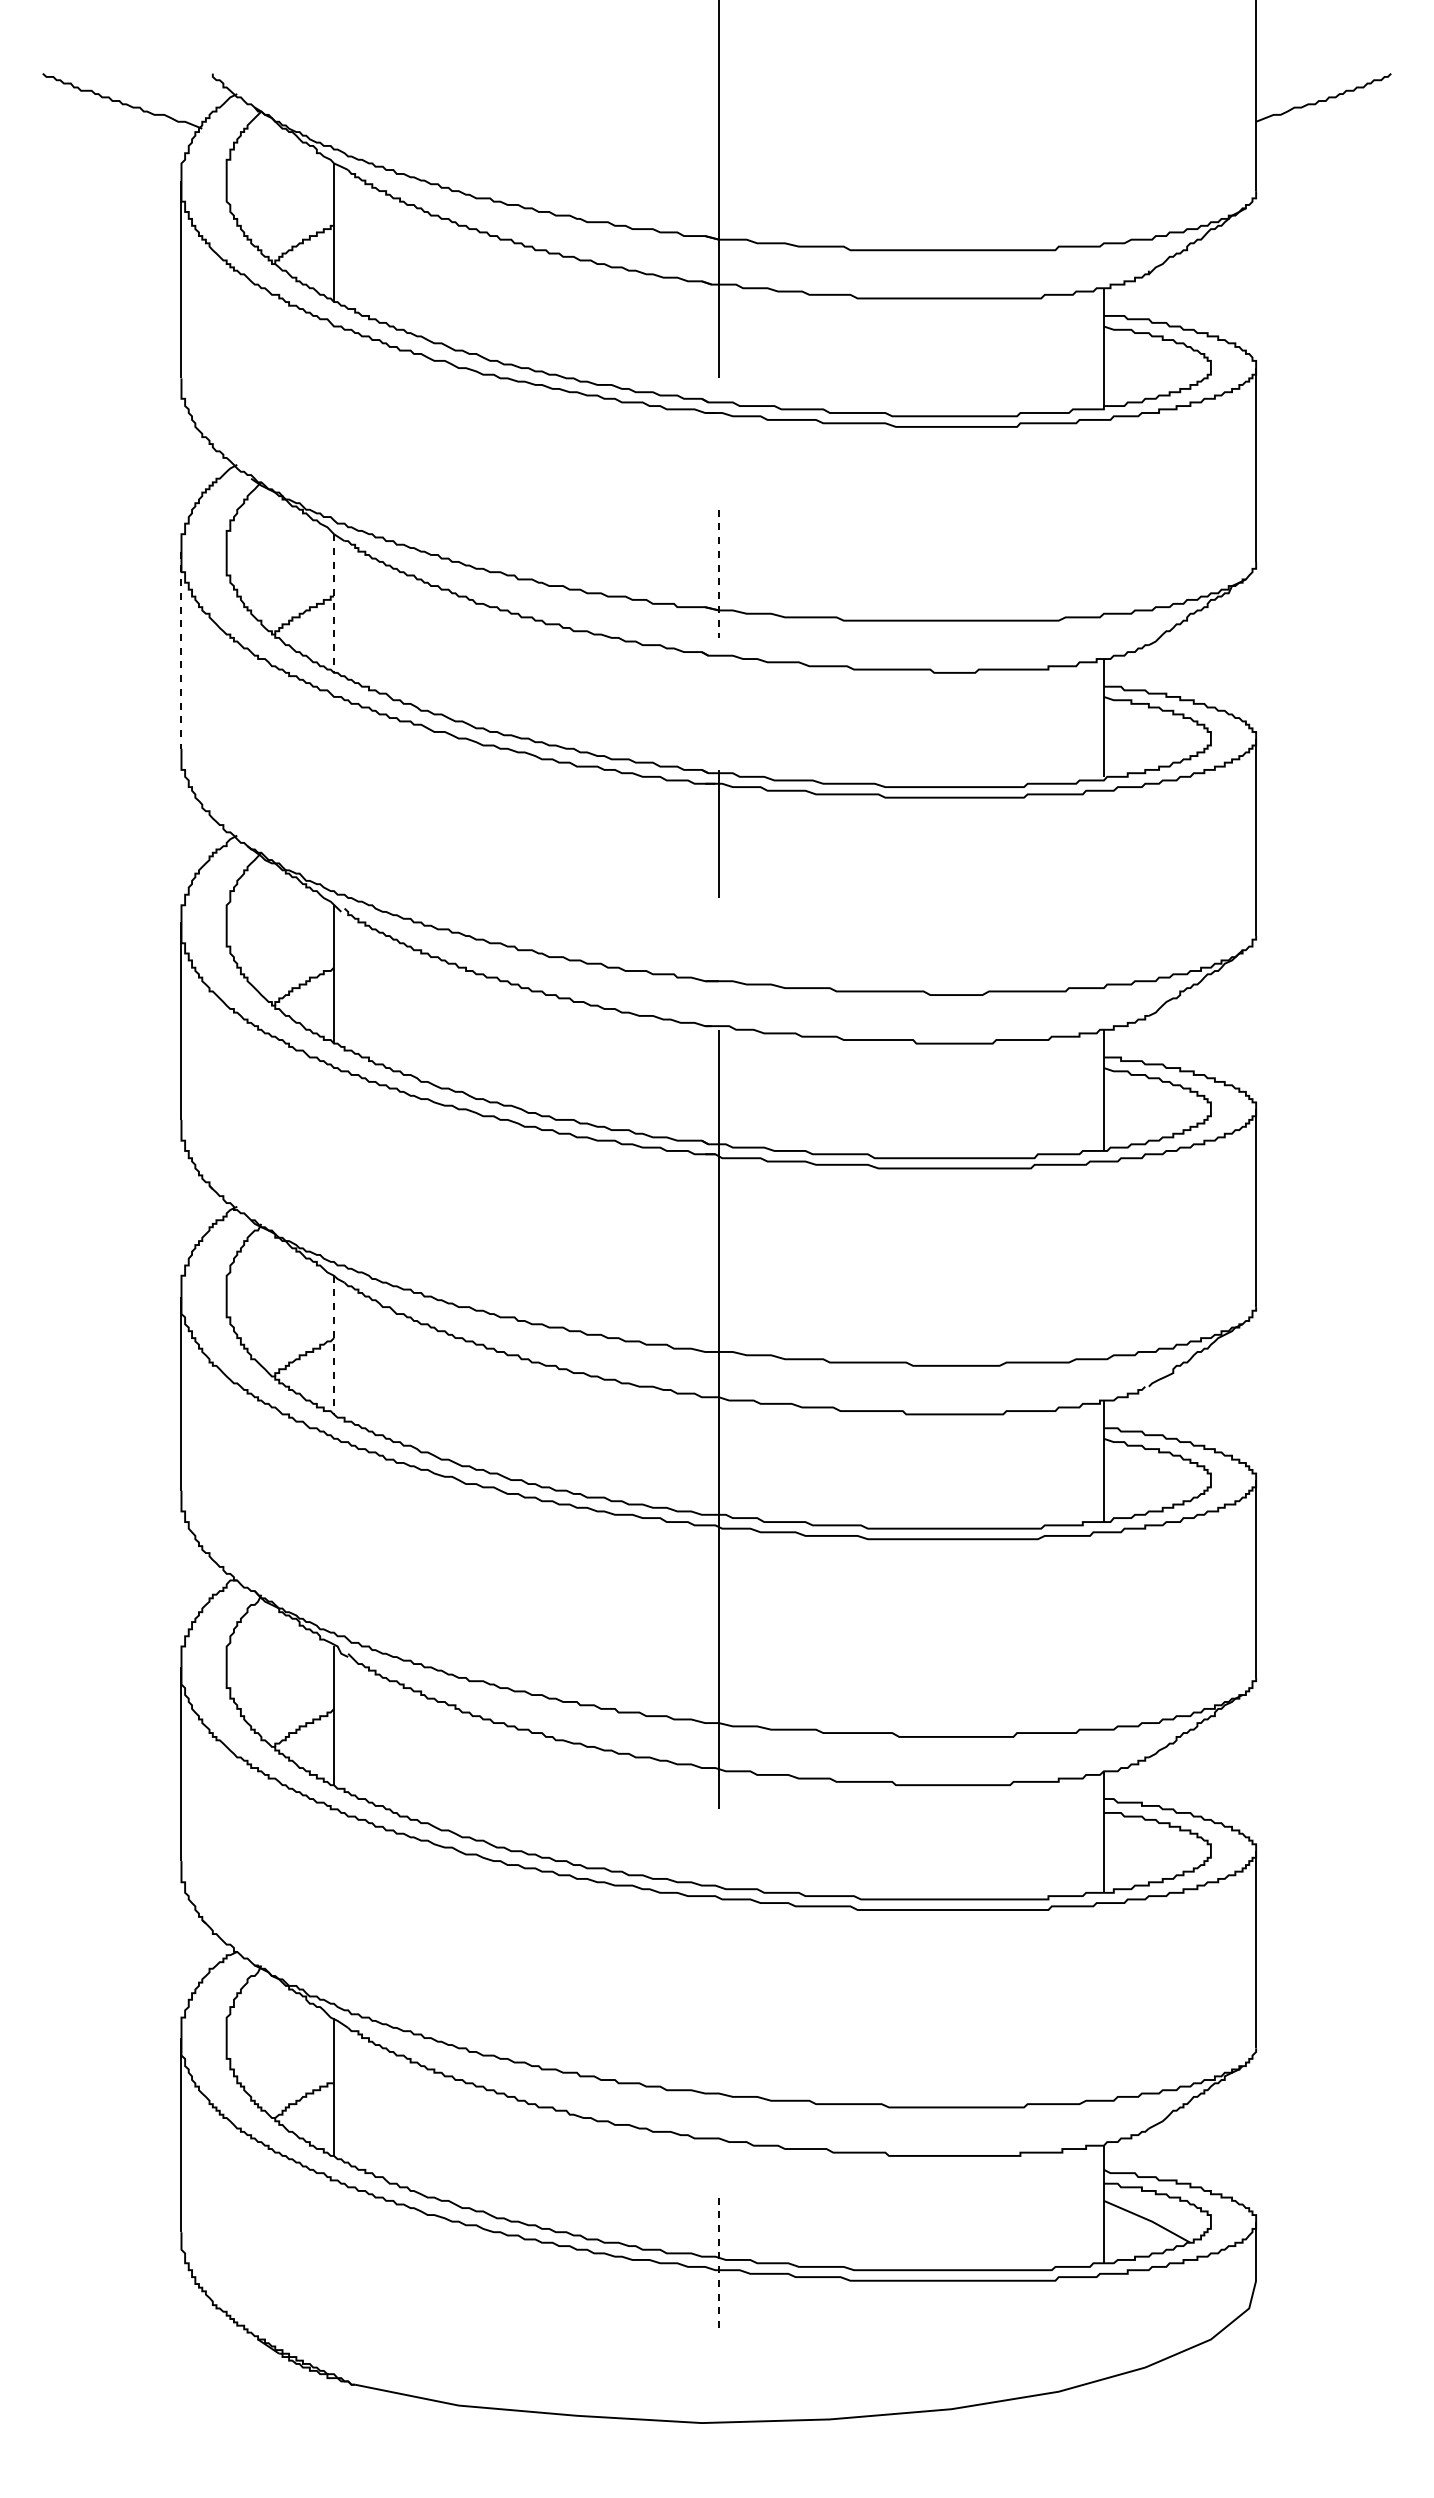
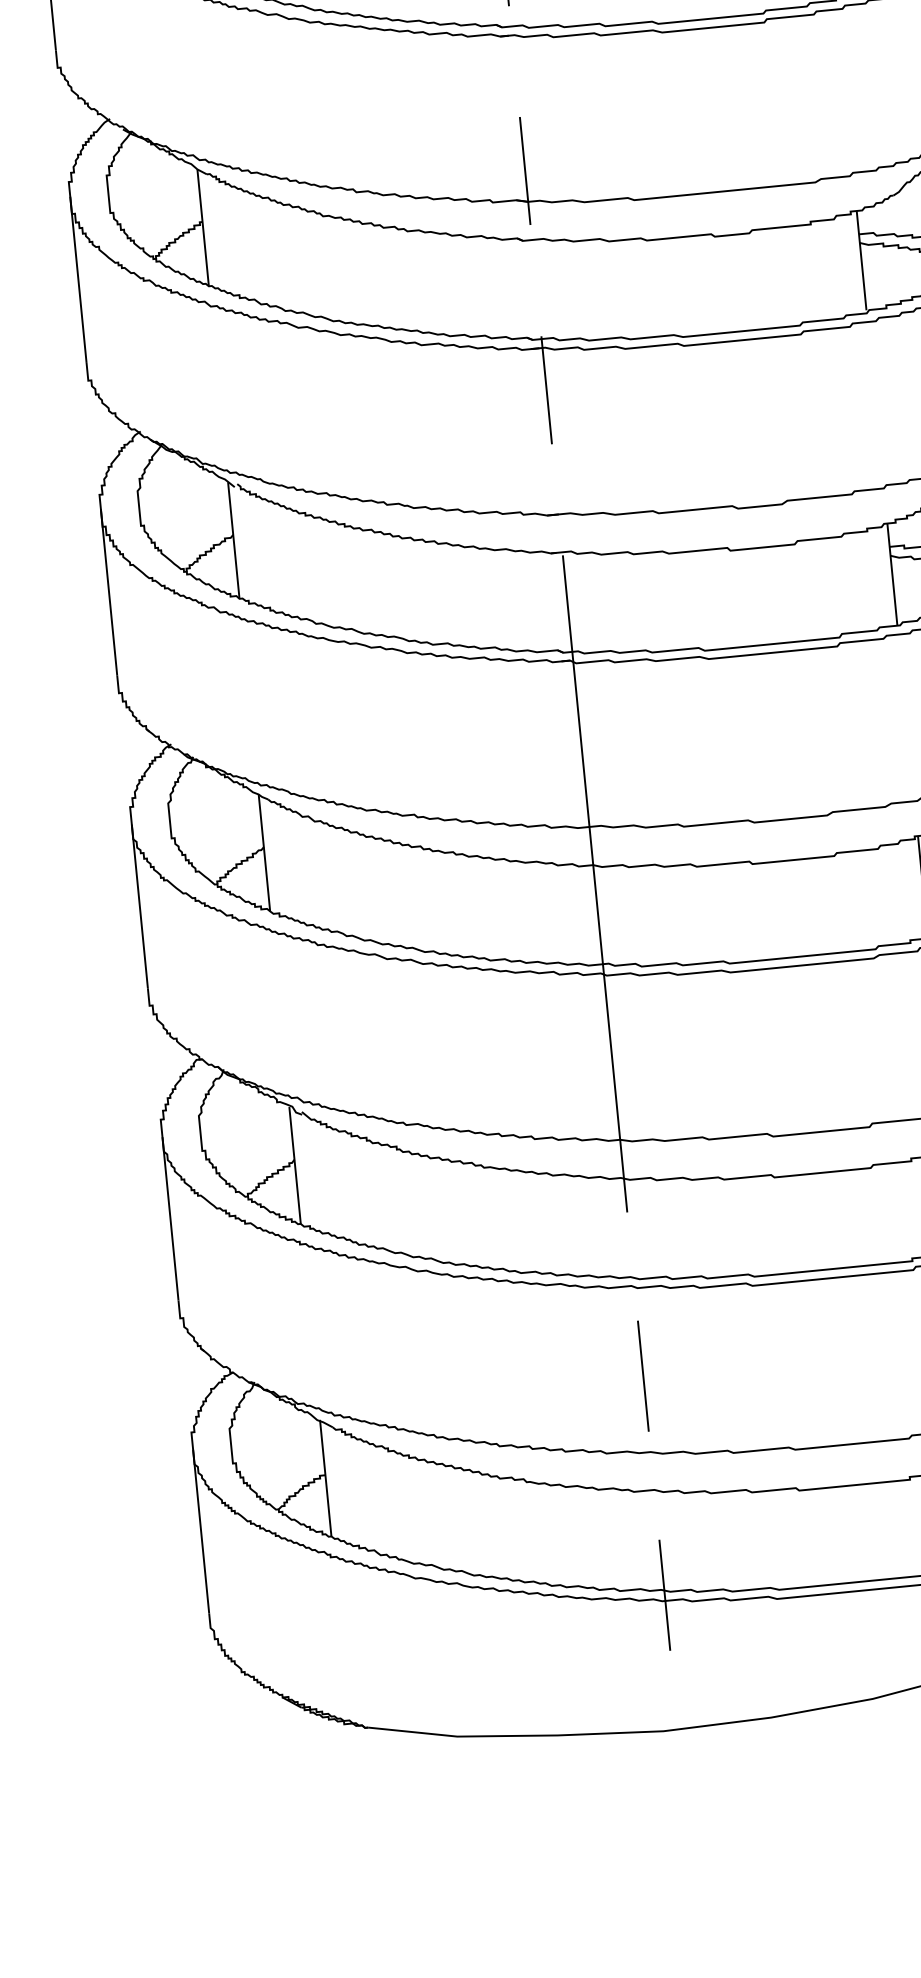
line: (718, 574) -> (524, 171), dashed -> solid
line: (334, 604) -> (203, 228), dashed -> solid
line: (181, 650) -> (78, 280), dashed -> solid
line: (334, 1345) -> (264, 853), dashed -> solid
line: (718, 2003) -> (642, 1376), added
line: (718, 2263) -> (664, 1595), dashed -> solid

